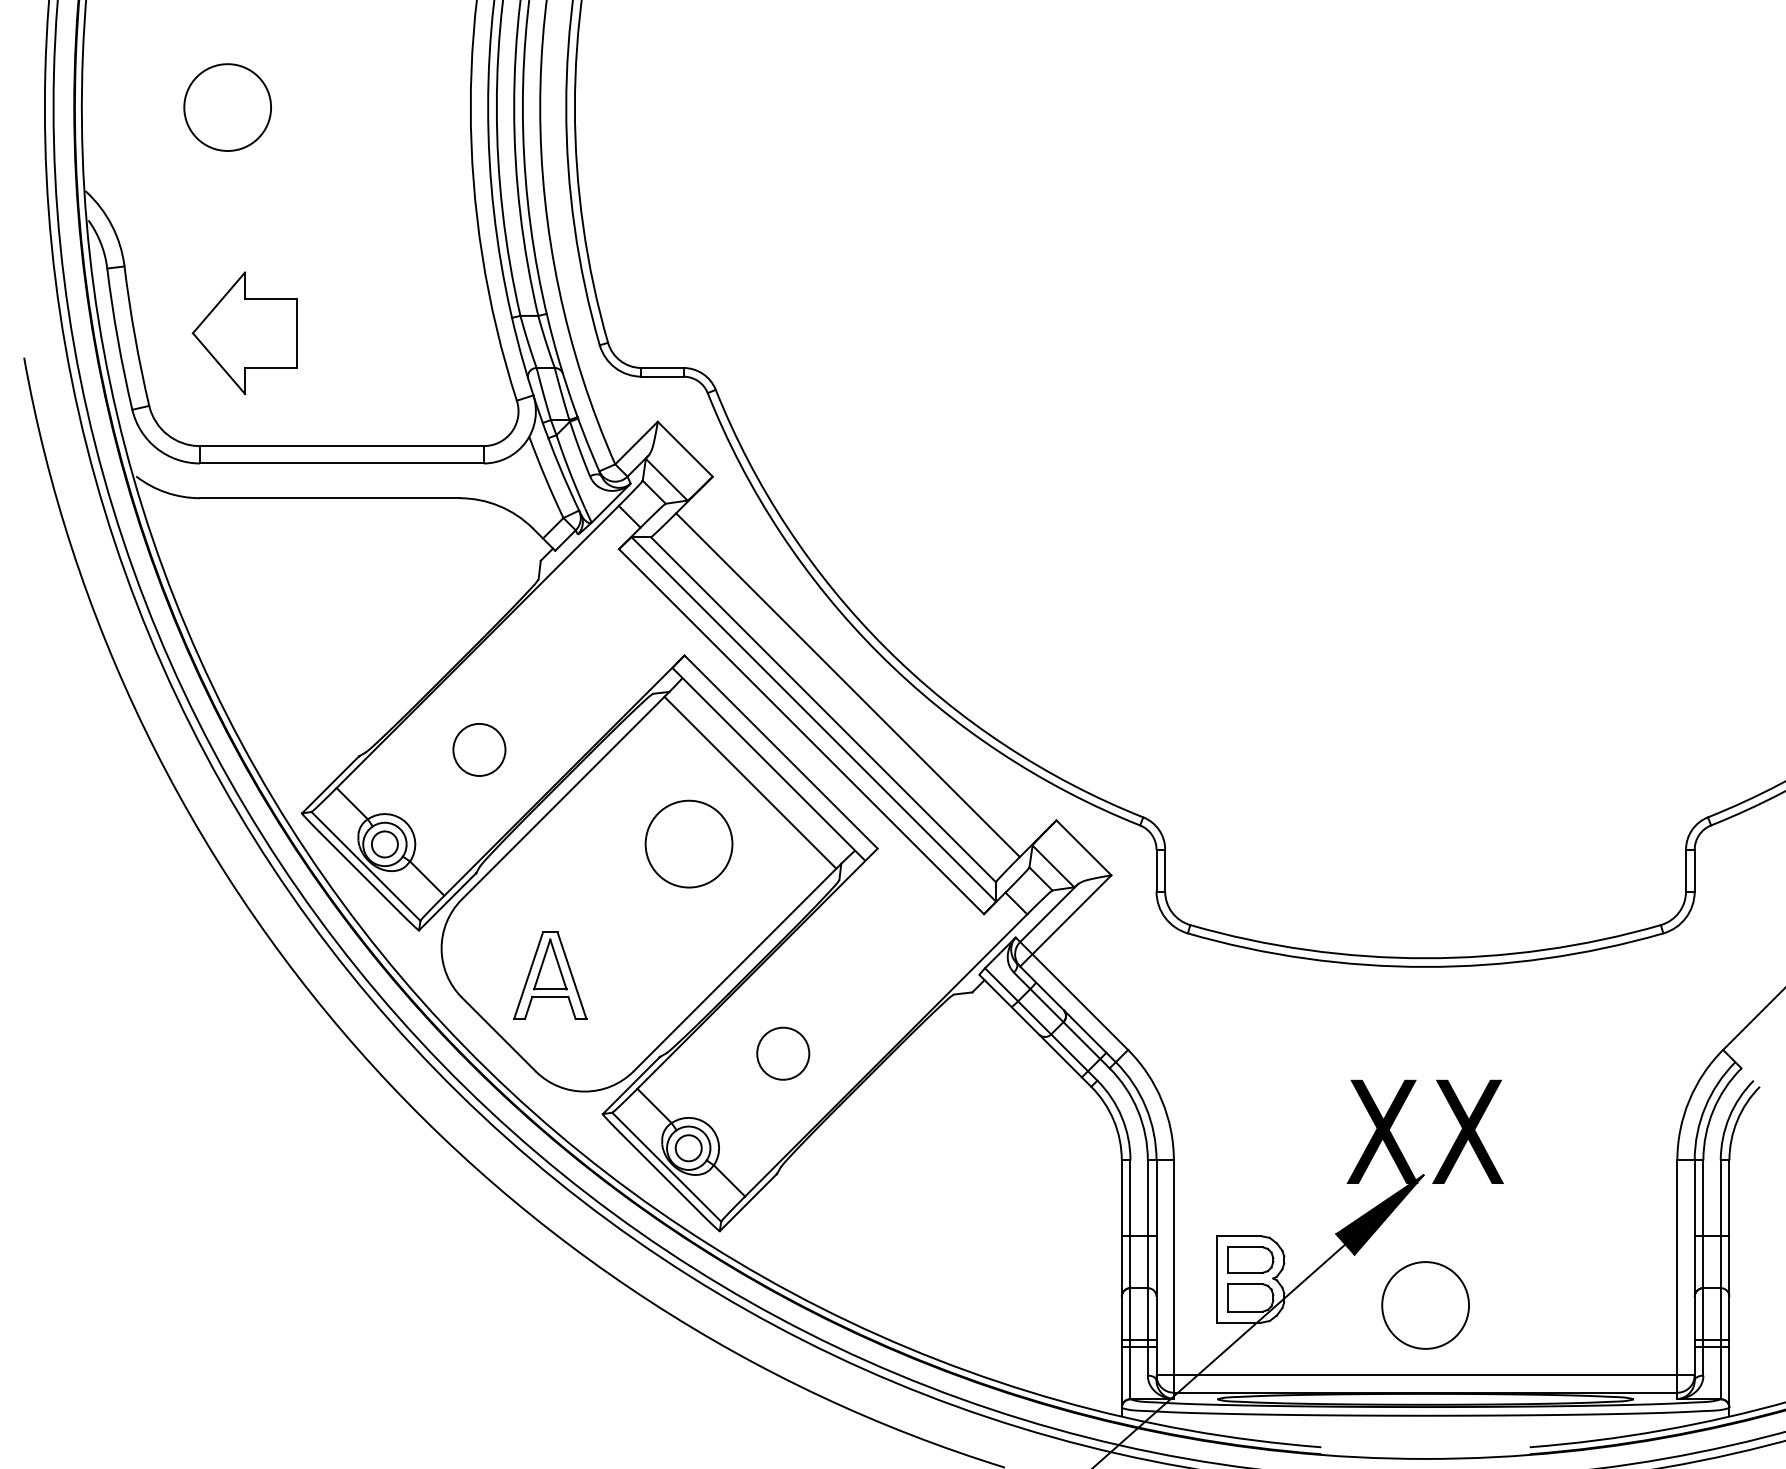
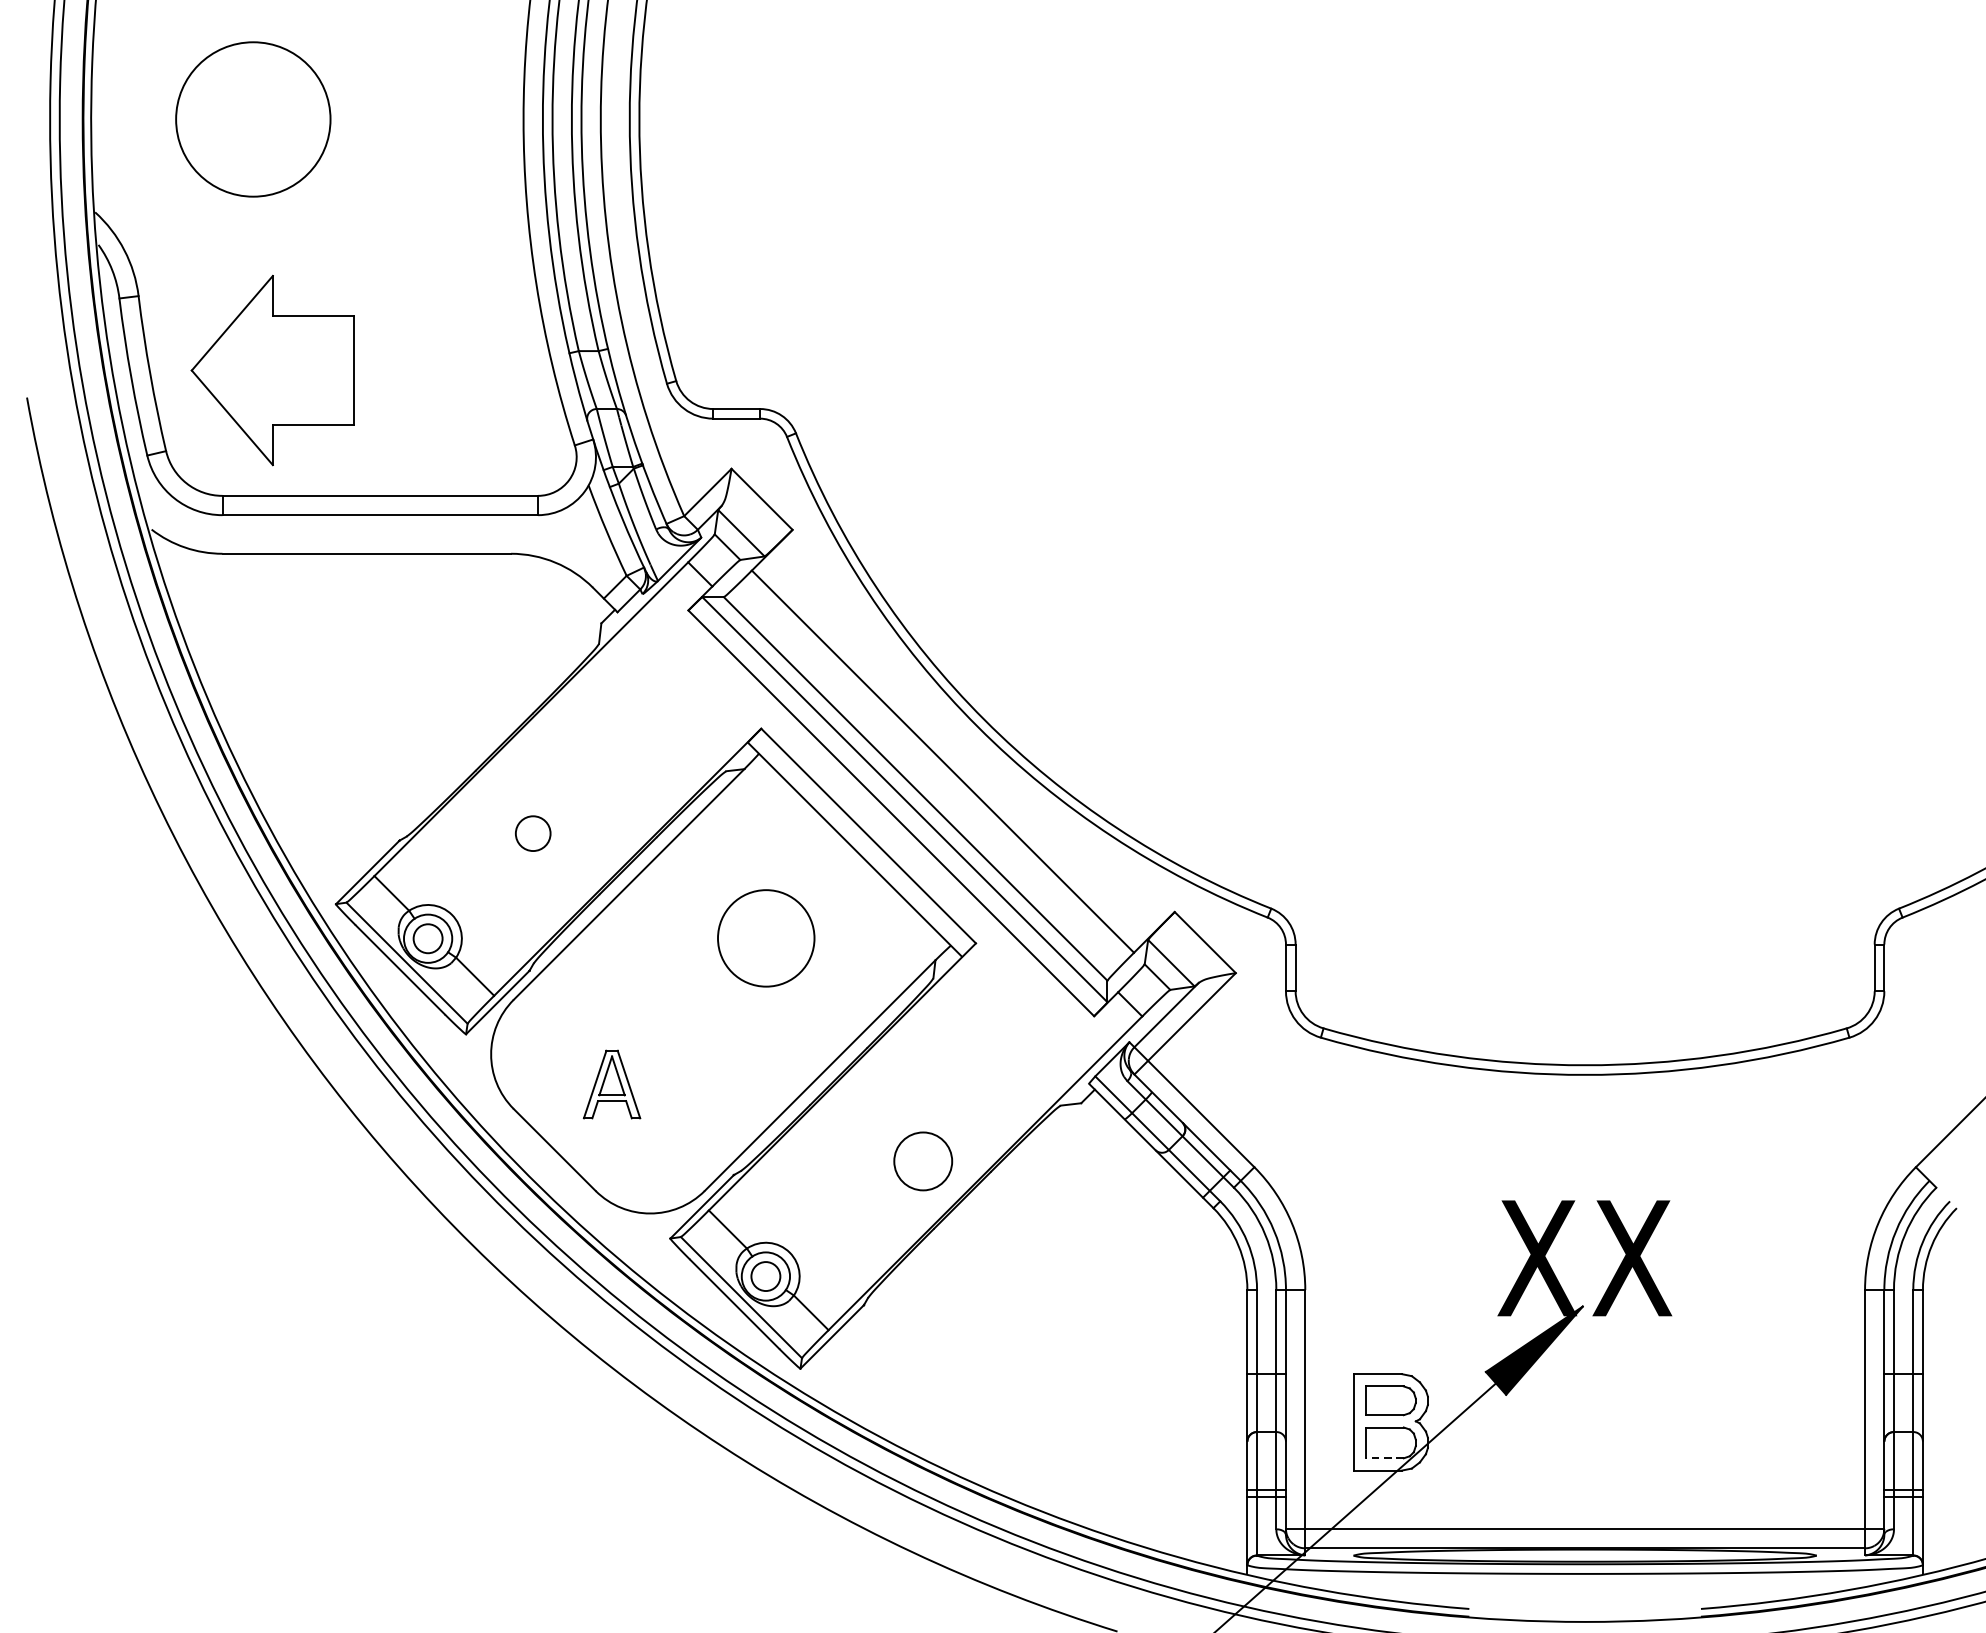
circle: (227, 107) -> (253, 119), size x1.6
part: (244, 332) -> (271, 369), size x1.4
circle: (479, 749) -> (533, 833), size x0.6
line: (750, 782) -> (834, 869), removed
part: (550, 975) -> (612, 1084), size x0.7
circle: (783, 1053) -> (923, 1161), moved
circle: (1425, 1305) -> (1585, 1451), removed
line: (1244, 1311) -> (1383, 1458), solid -> dashed

